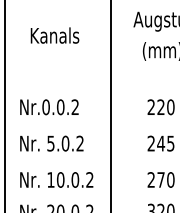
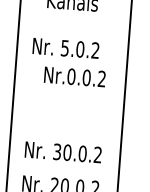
text: (49, 107) -> (75, 77), moved
text: (51, 143) -> (65, 48), moved
text: (50, 179) -> (56, 151), 10.0.2 -> 30.0.2

